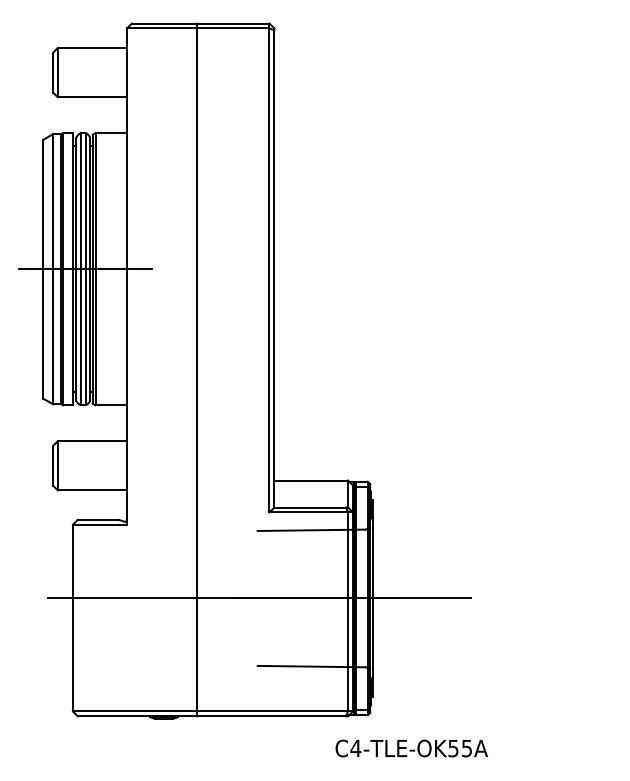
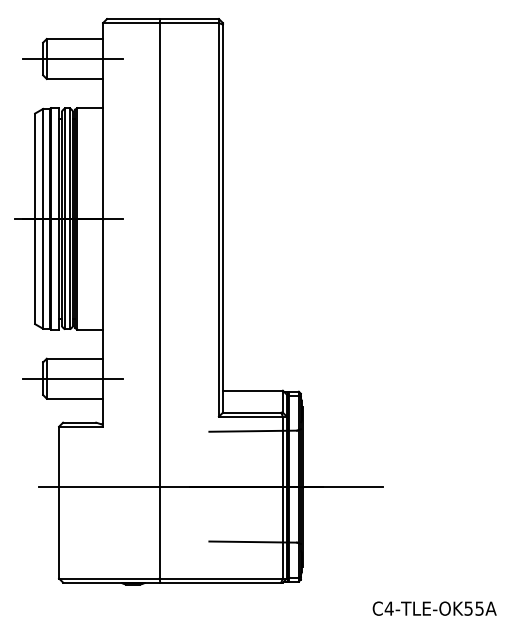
line: (90, 73) -> (73, 59), added
line: (90, 465) -> (73, 378), added
text: (411, 748) -> (434, 608), moved

